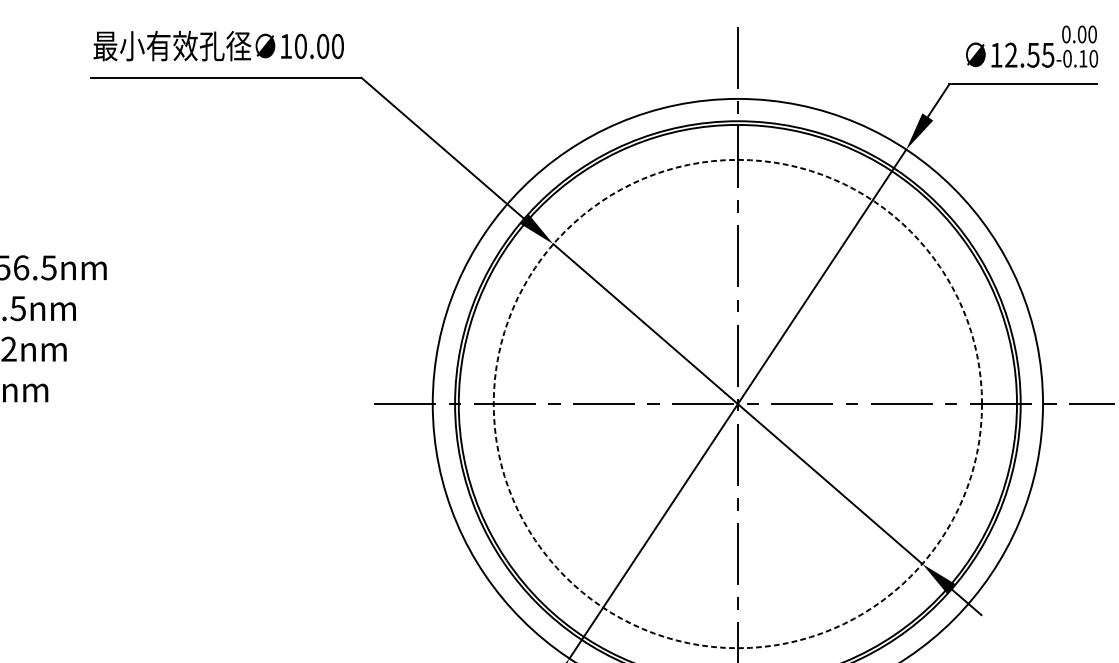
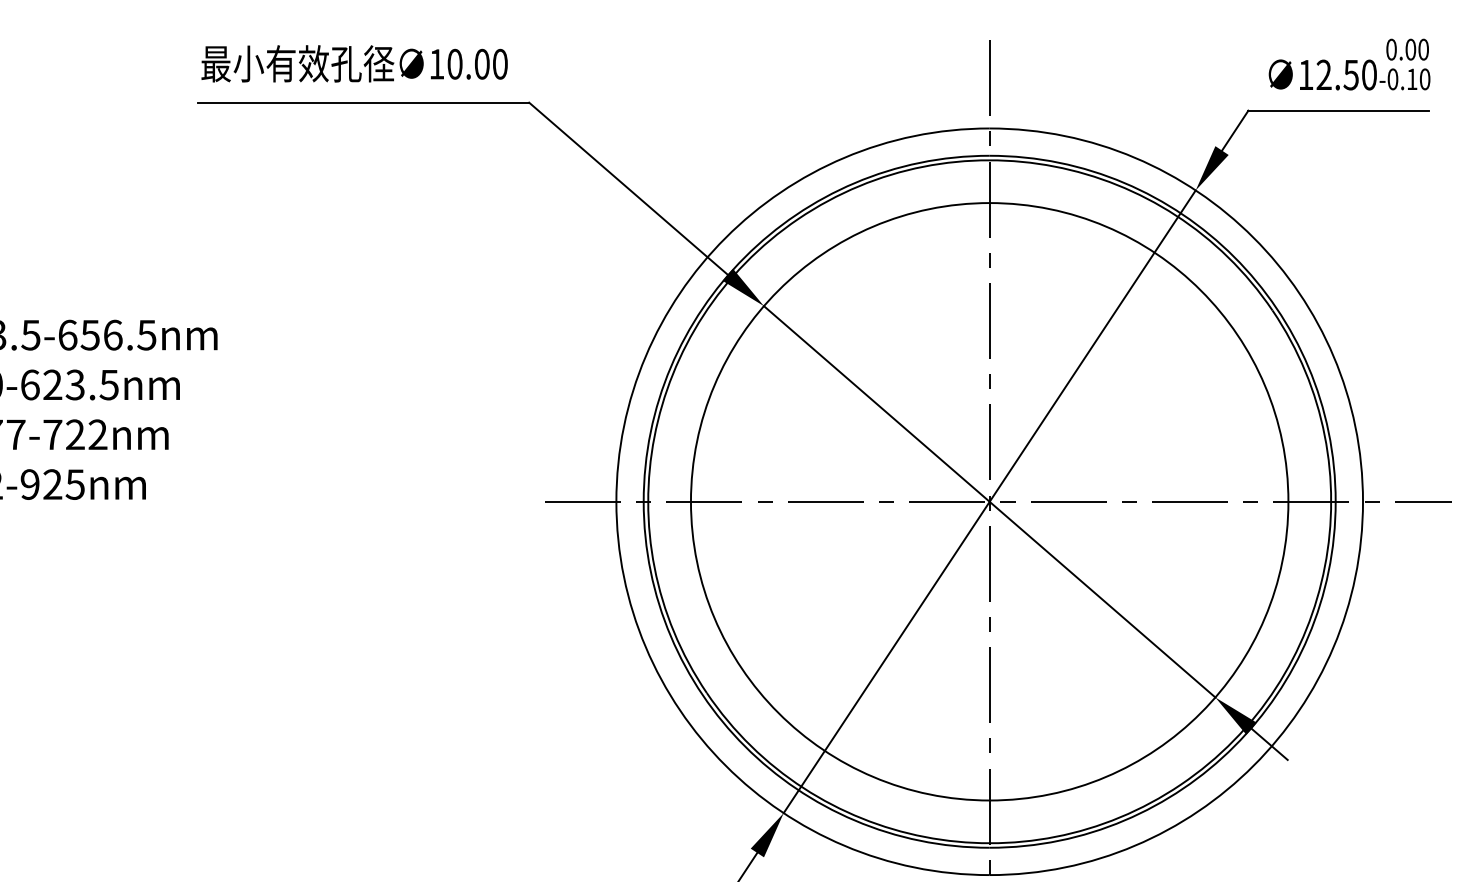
text: (1047, 54) -> (1368, 74), 12.55 -> 12.50
circle: (737, 403) -> (989, 501), dashed -> solid

